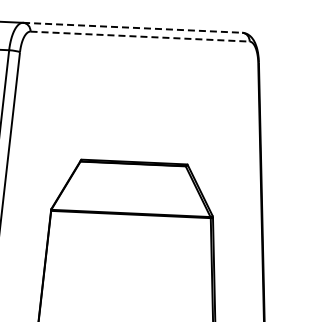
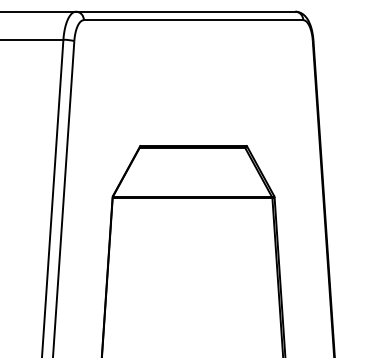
line: (132, 27) -> (185, 11), dashed -> solid
line: (140, 36) -> (193, 20), dashed -> solid

